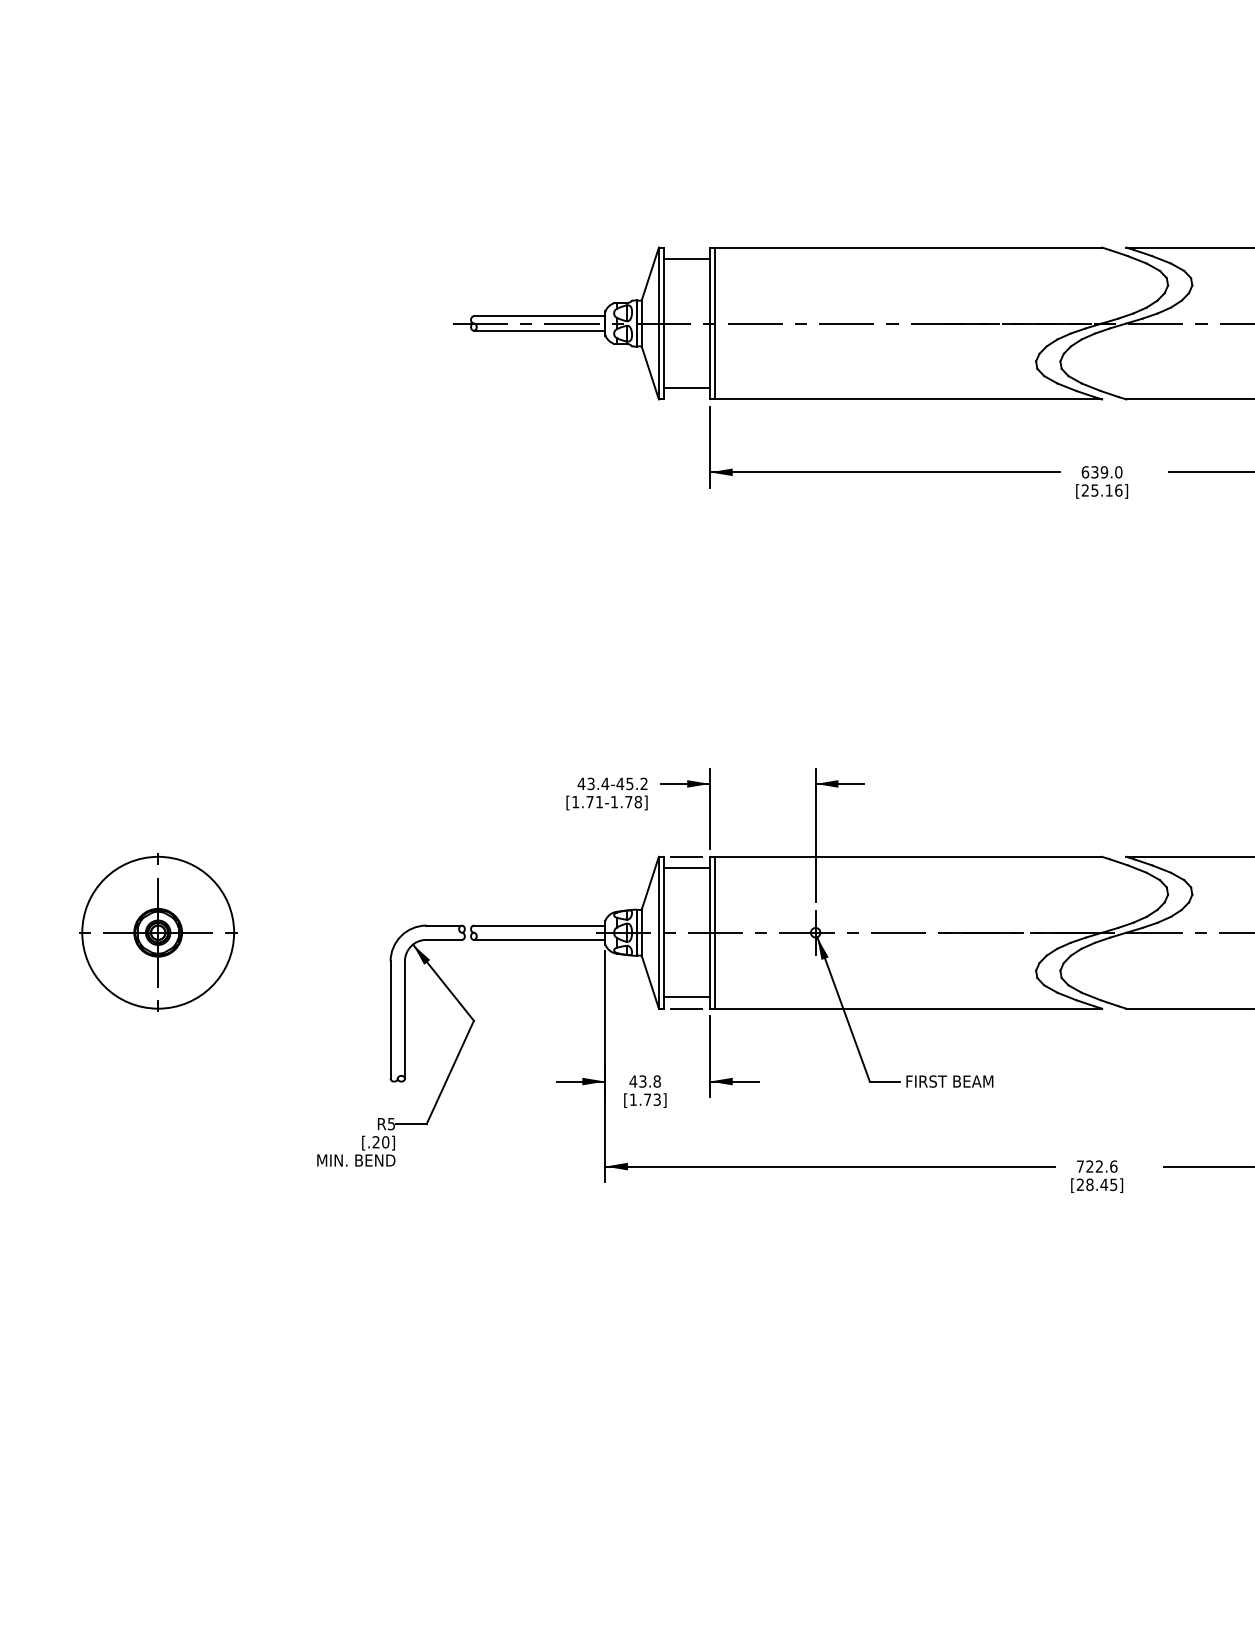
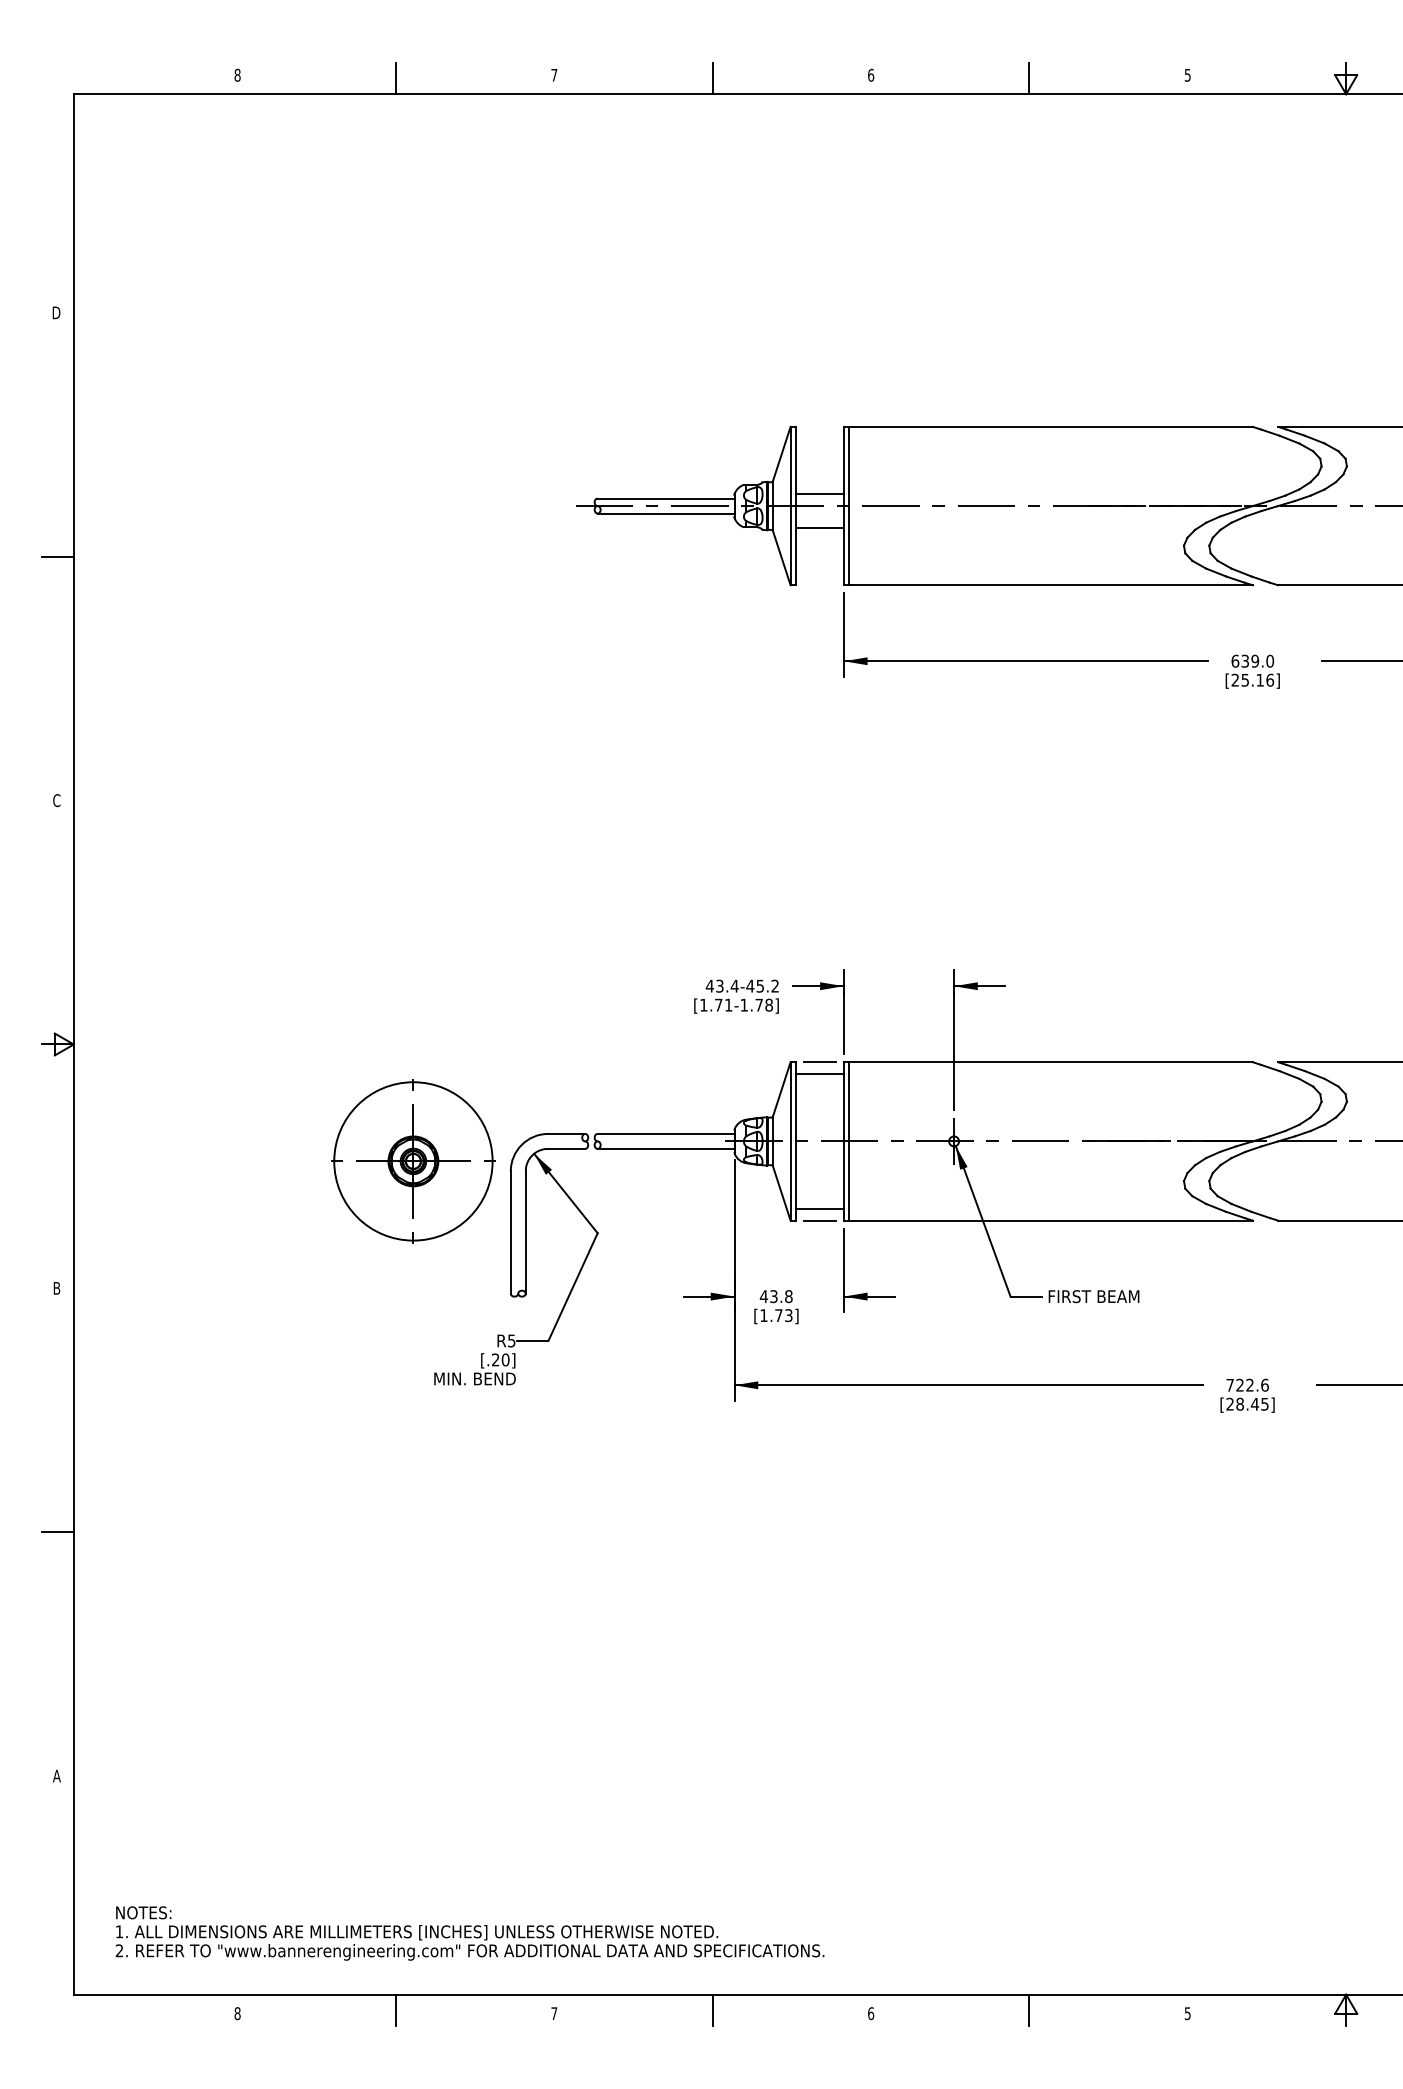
line: (686, 258) -> (819, 493), moved
line: (686, 388) -> (819, 528), moved
part: (158, 932) -> (413, 1161), moved

